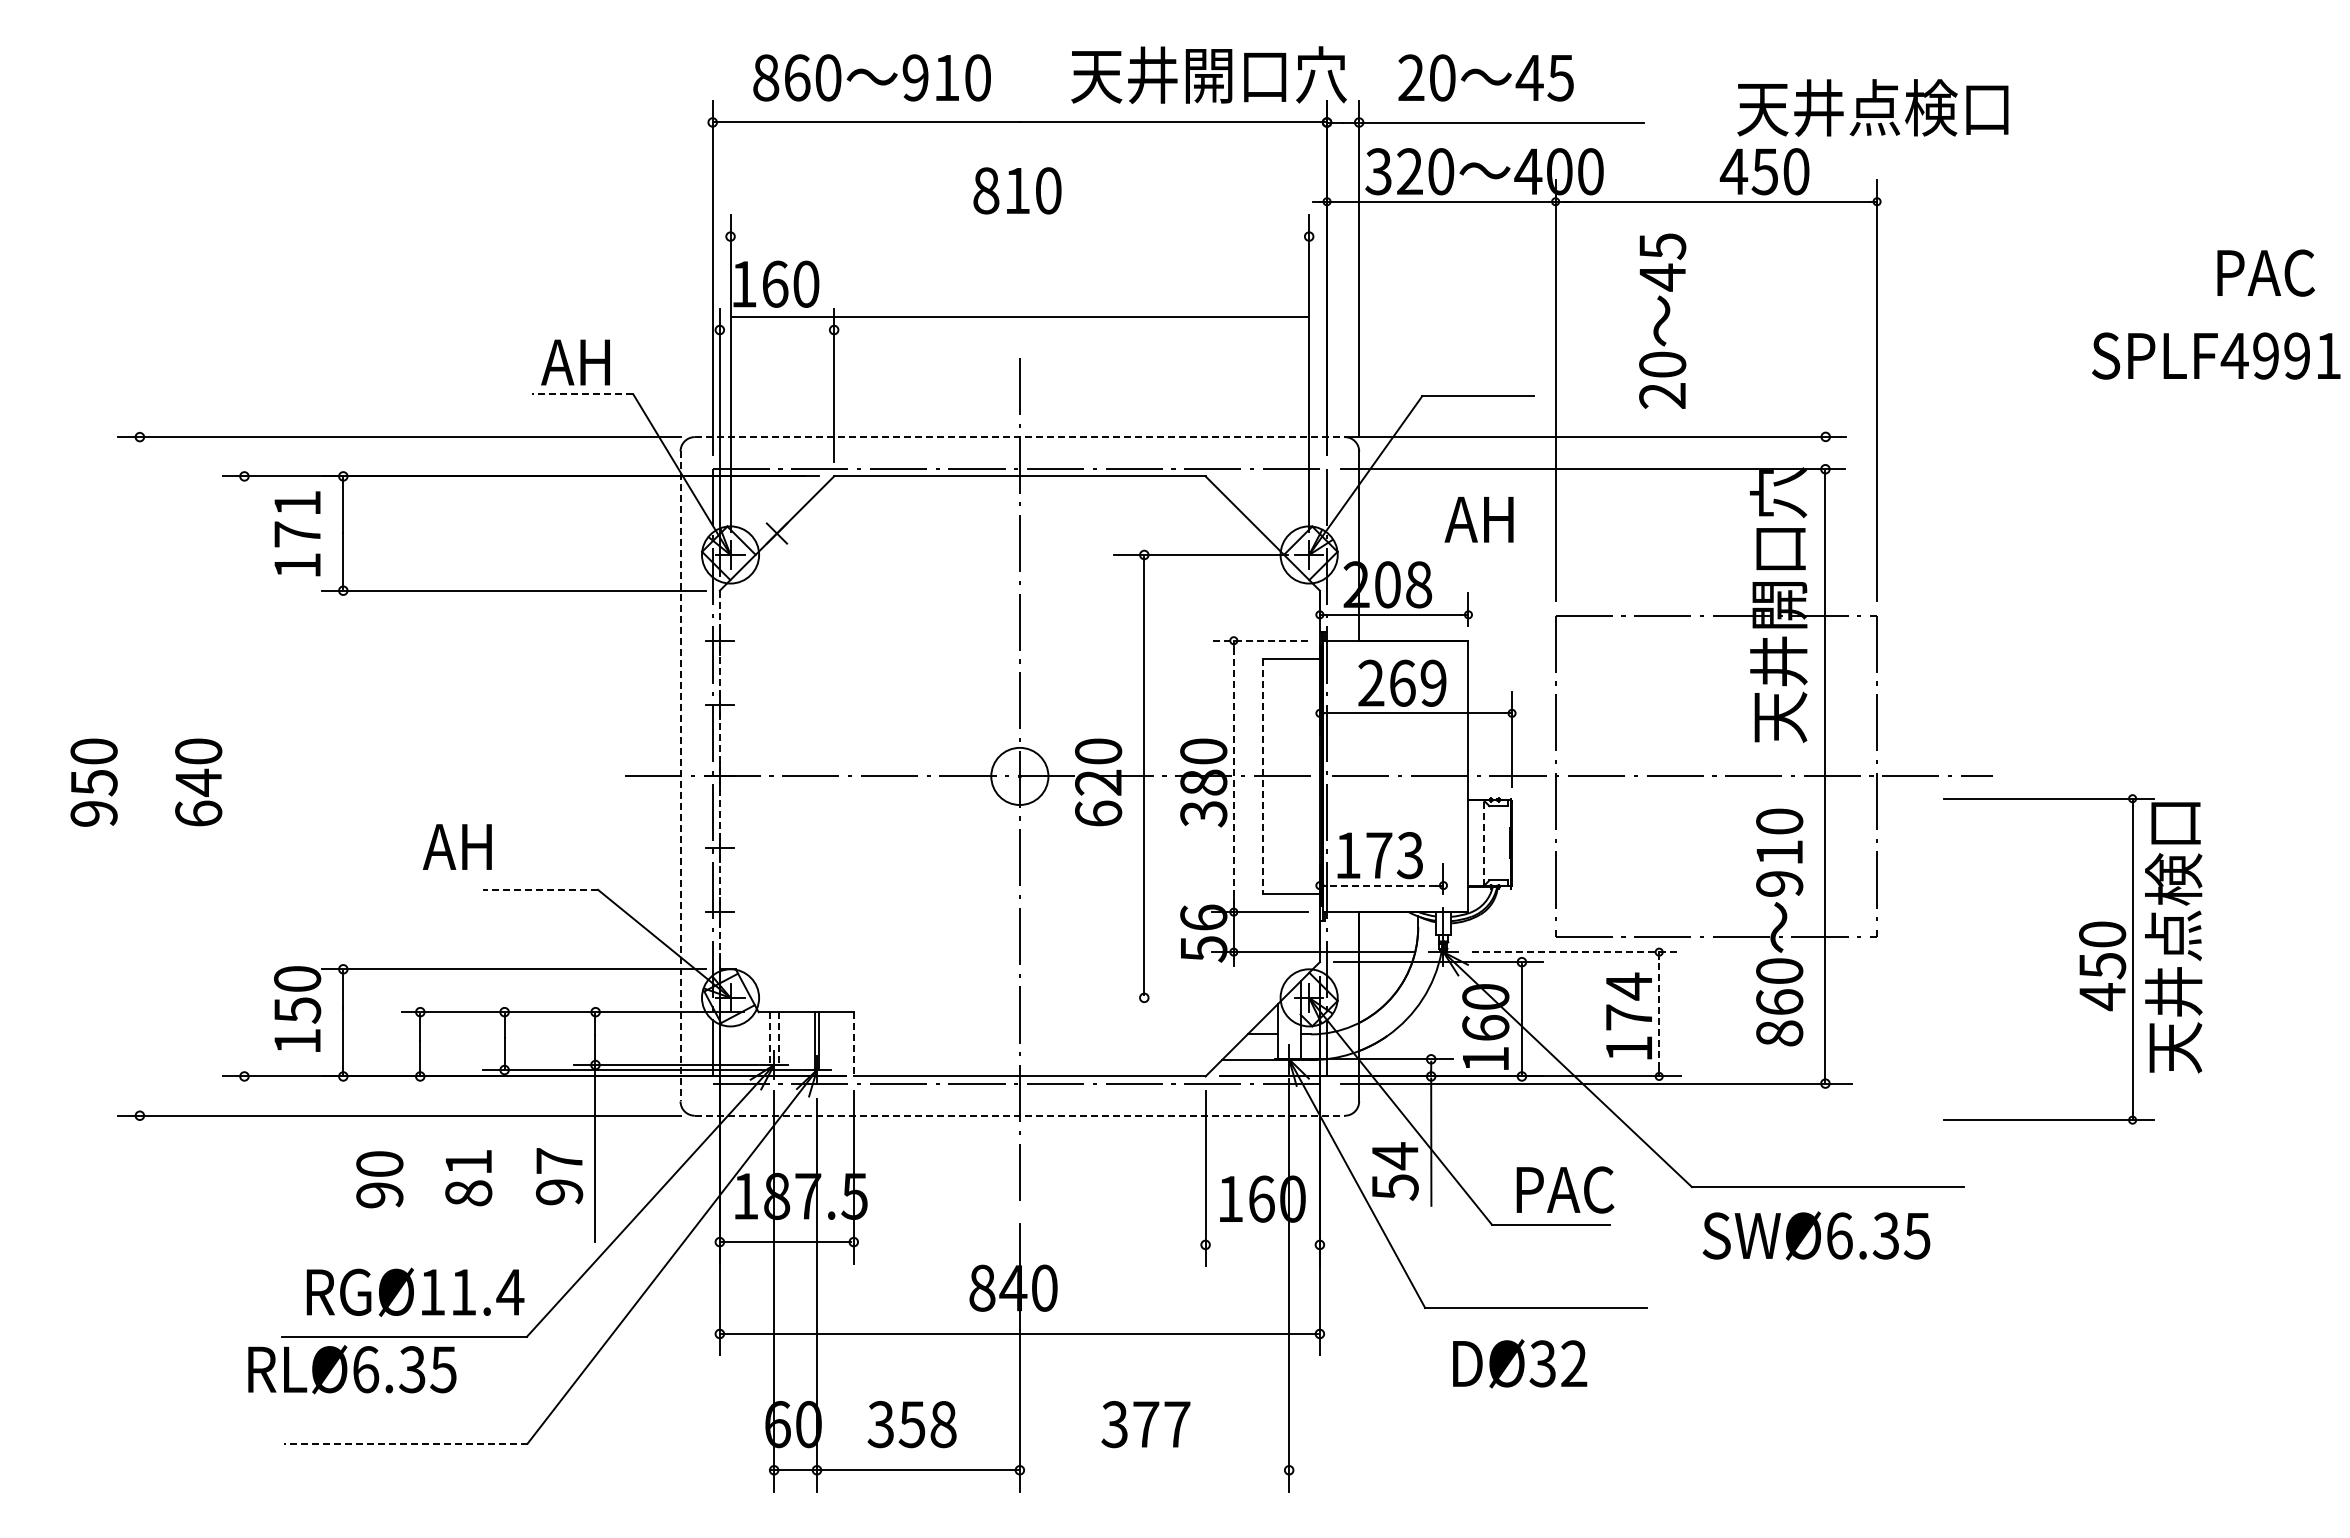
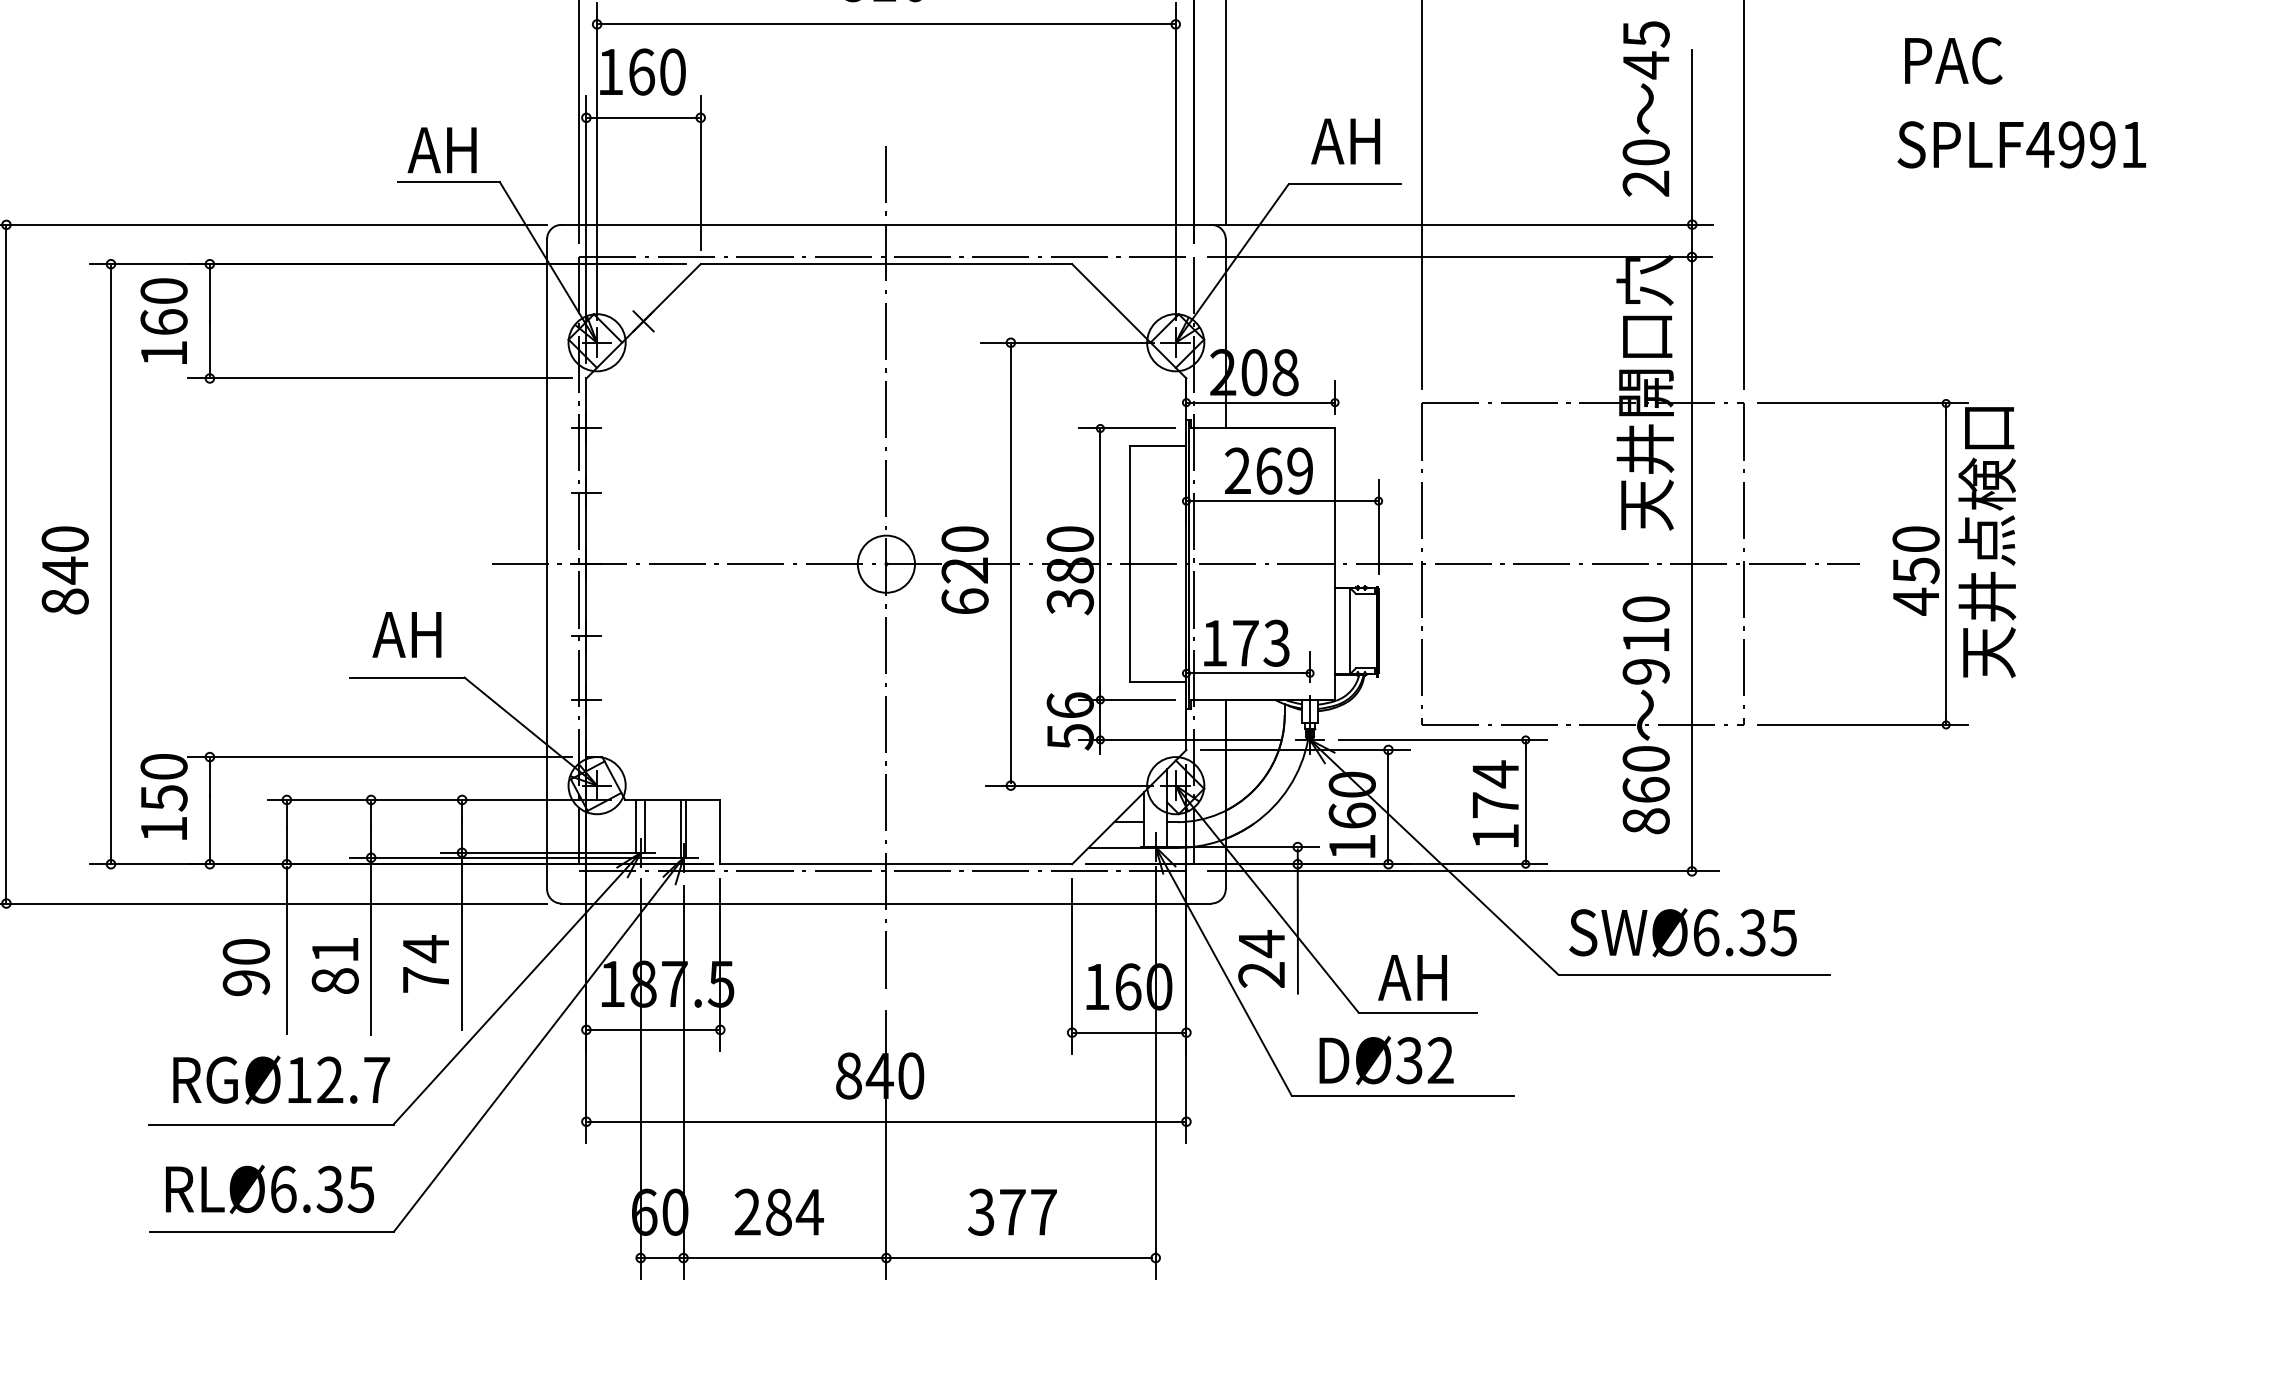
text: (2265, 272) -> (1953, 60), moved
line: (1019, 316) -> (886, 24), moved
text: (1662, 320) -> (1646, 108), moved
line: (776, 330) -> (643, 118), added
text: (2216, 355) -> (2022, 144), moved
line: (1825, 364) -> (1692, 152), added
line: (582, 394) -> (449, 182), dashed -> solid
line: (1020, 437) -> (887, 225), dashed -> solid
text: (297, 518) -> (164, 306), 171 -> 160
text: (1478, 519) -> (1345, 141), moved
line: (1260, 640) -> (1127, 428), dashed -> solid
line: (139, 776) -> (6, 564), added
line: (244, 776) -> (111, 564), added
line: (680, 776) -> (547, 564), dashed -> solid
line: (1233, 776) -> (1100, 564), dashed -> solid
line: (1262, 776) -> (1129, 564), dashed -> solid
line: (719, 780) -> (586, 568), dashed -> solid
text: (198, 813) -> (65, 601), 640 -> 840
line: (1483, 843) -> (1350, 631), dashed -> solid
text: (456, 846) -> (406, 634), moved
line: (1381, 885) -> (1248, 673), dashed -> solid
line: (540, 889) -> (407, 677), dashed -> solid
line: (1576, 952) -> (1443, 740), dashed -> solid
part: (2079, 959) -> (1893, 564), moved
line: (1202, 997) -> (1069, 785), added
line: (1659, 1013) -> (1526, 801), dashed -> solid
line: (769, 1039) -> (636, 827), dashed -> solid
line: (778, 1039) -> (645, 827), dashed -> solid
line: (853, 1044) -> (720, 832), dashed -> solid
line: (1020, 1115) -> (887, 903), dashed -> solid
line: (504, 1159) -> (371, 947), added
line: (420, 1162) -> (287, 950), added
text: (559, 1176) -> (426, 964), 97 -> 74
text: (1394, 1187) -> (1261, 975), 54 -> 24
text: (1562, 1189) -> (1429, 977), PAC -> AH
text: (1816, 1235) -> (1683, 932), moved
line: (1262, 1244) -> (1129, 1032), added
text: (487, 1291) -> (354, 1079), RGØ11.4 -> RGØ12.7
text: (1520, 1363) -> (1387, 1060), moved
text: (352, 1369) -> (270, 1189), moved
text: (912, 1424) -> (779, 1212), 358 -> 284
line: (405, 1443) -> (272, 1231), dashed -> solid
line: (1153, 1470) -> (1020, 1258), added

